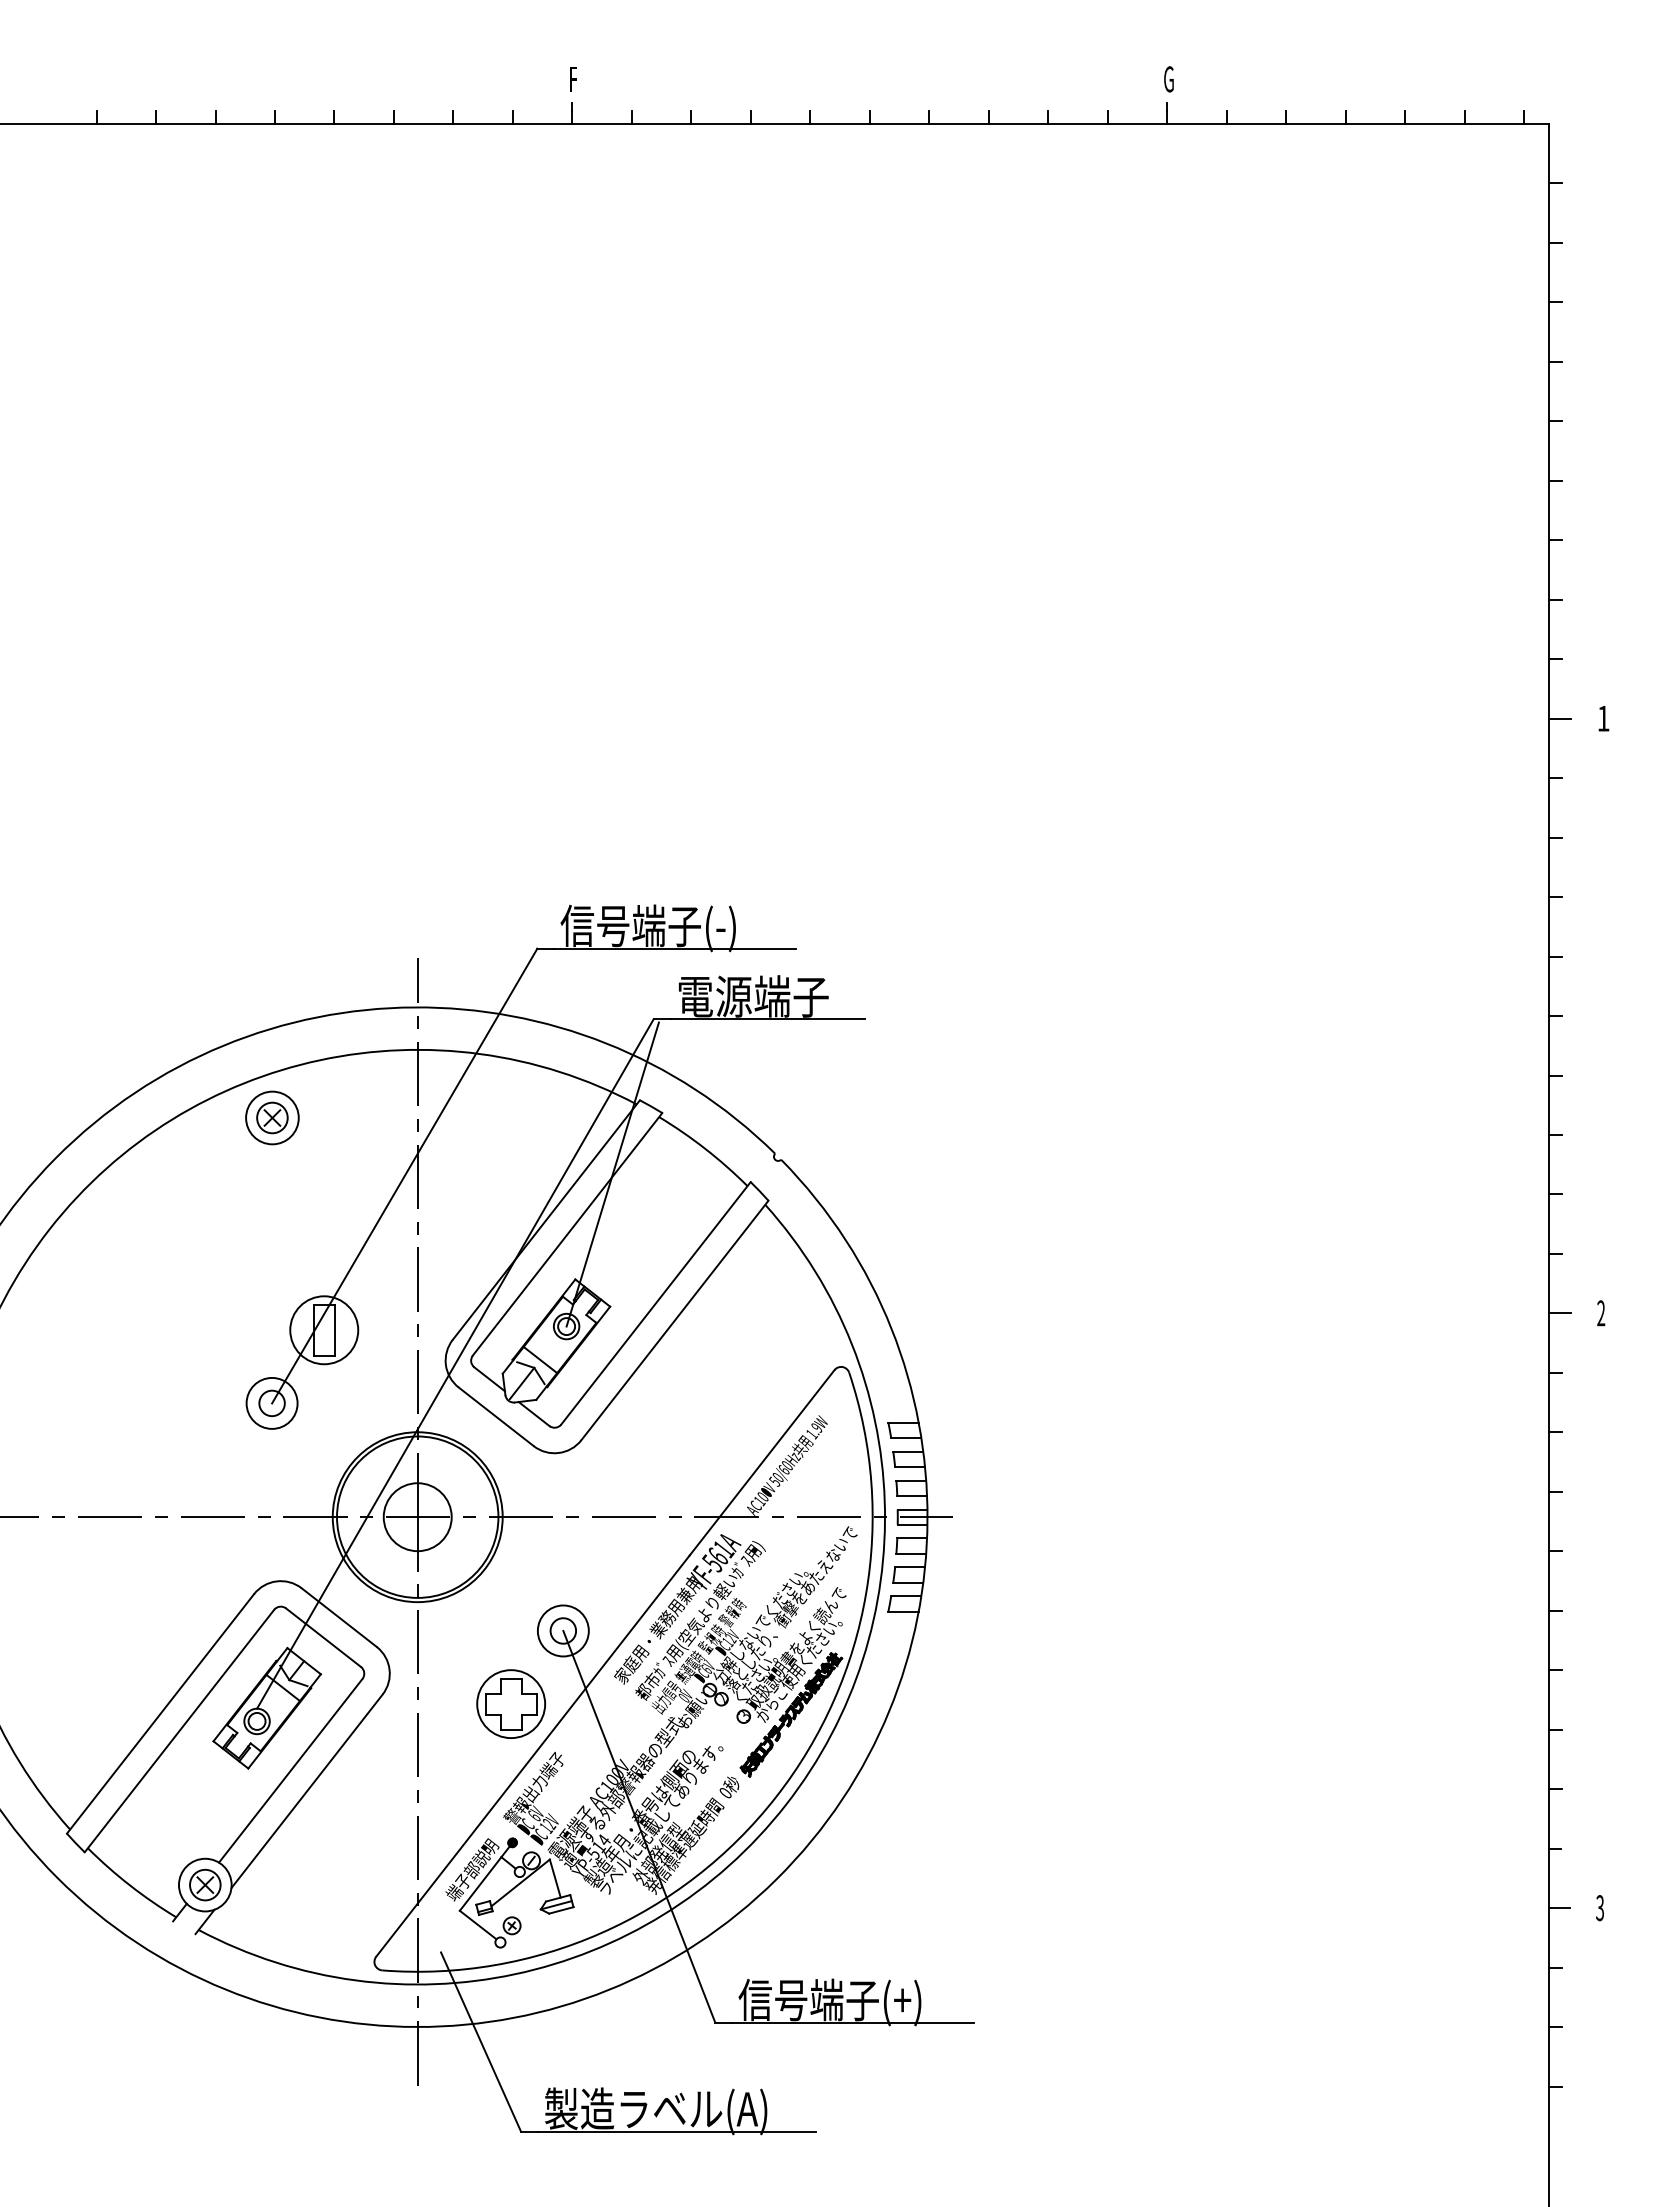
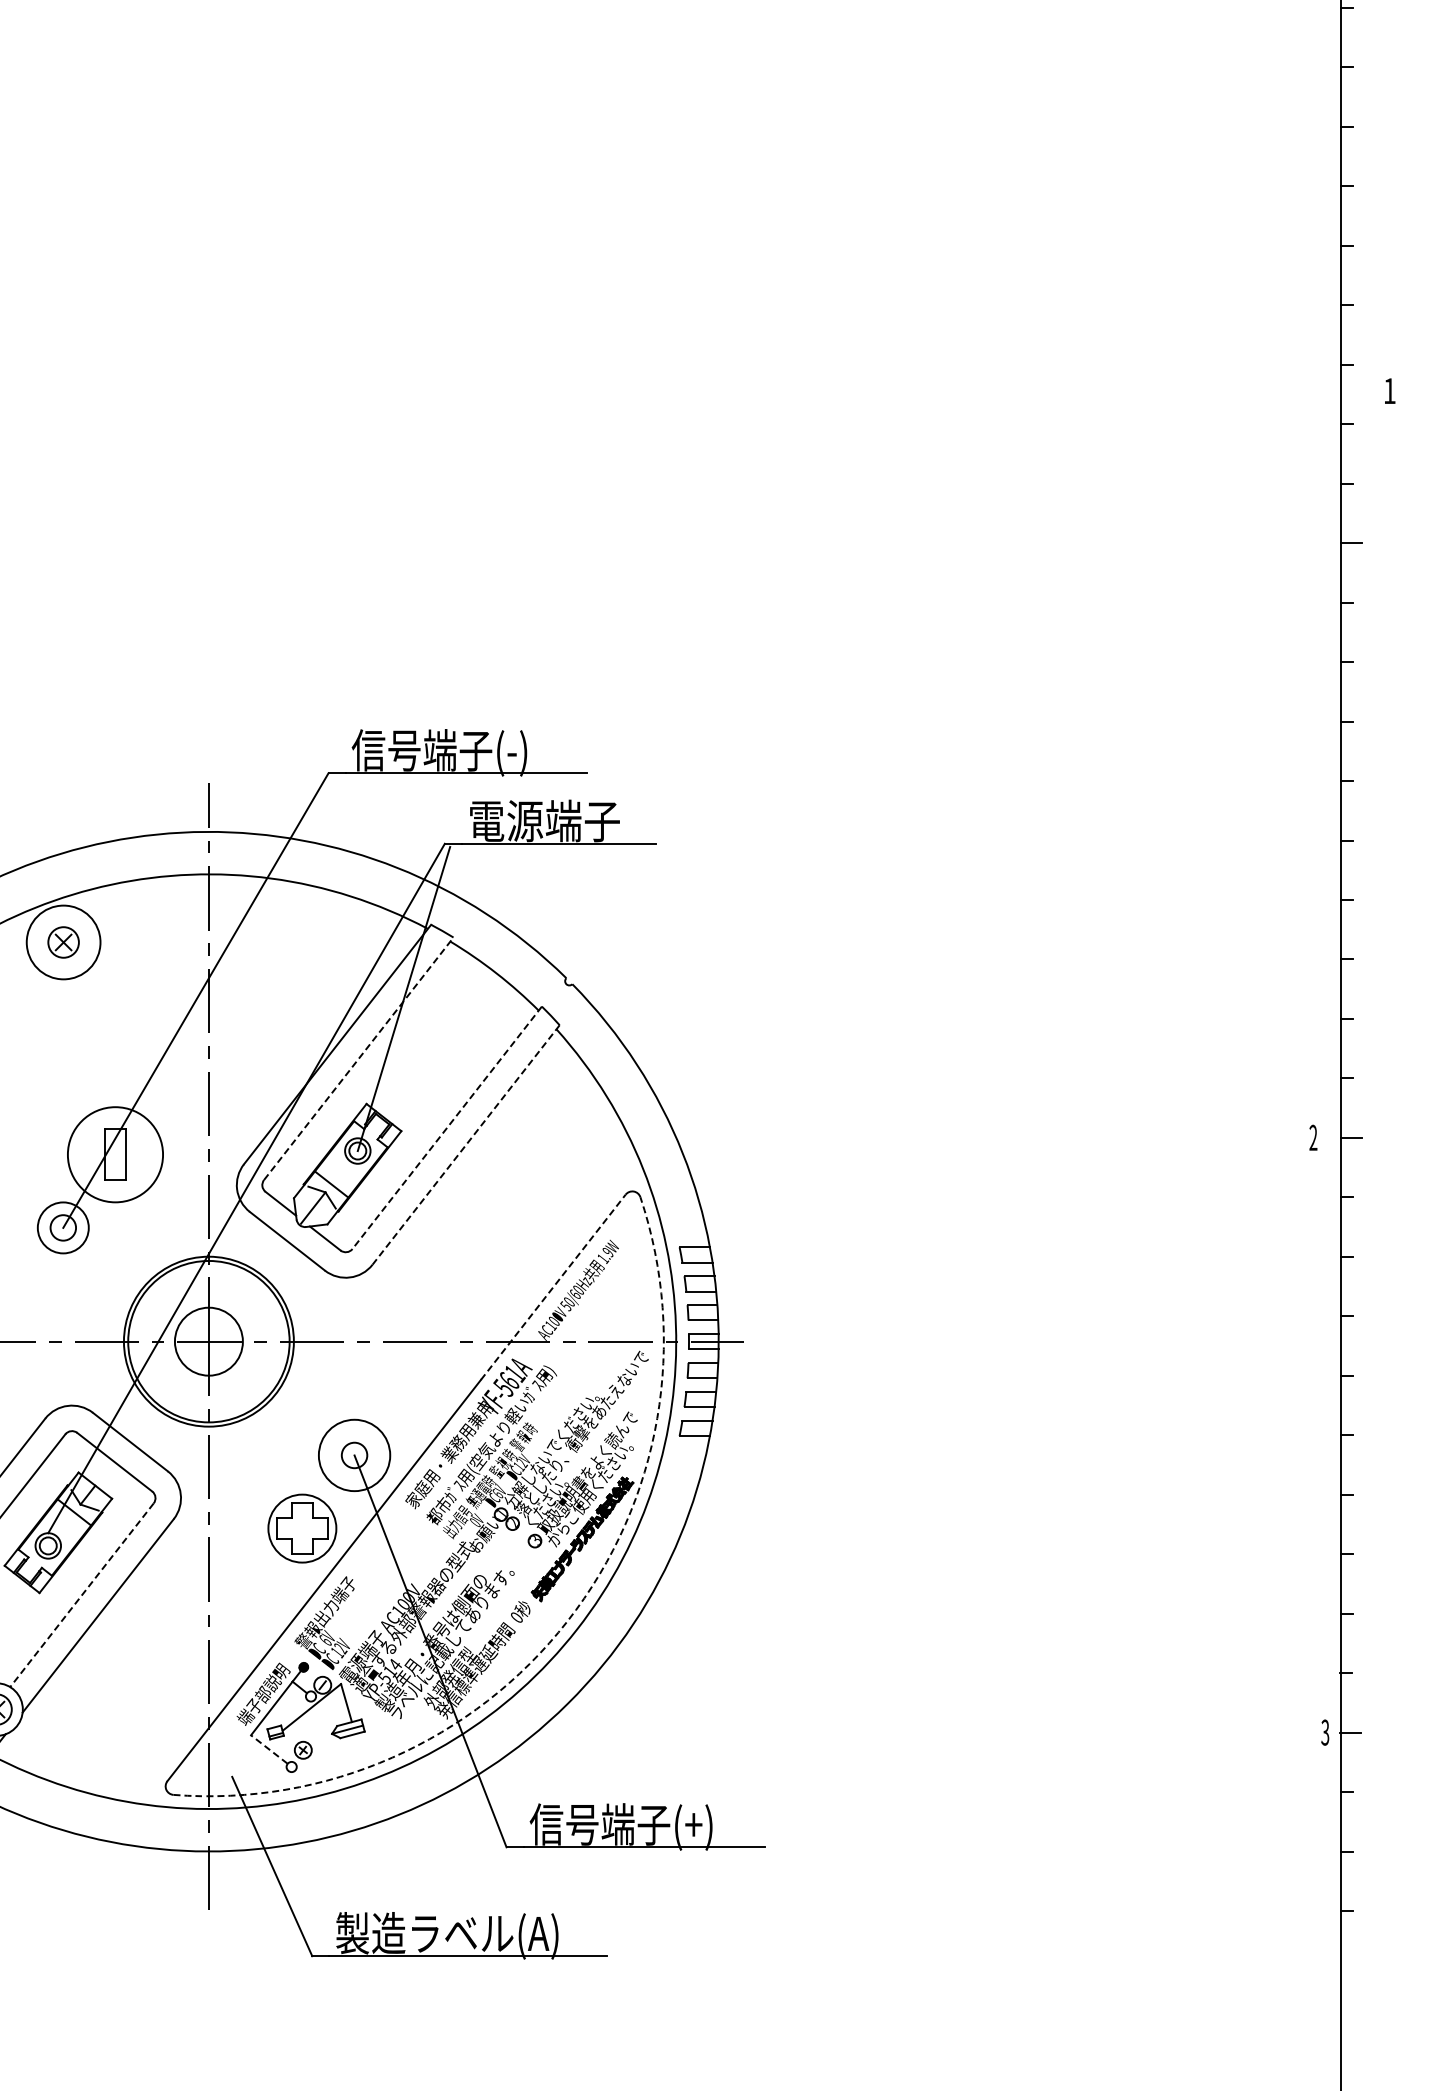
text: (1603, 718) -> (1389, 390), moved
circle: (272, 1117) -> (63, 941), size x1.4
line: (567, 1234) -> (358, 1058), solid -> dashed
line: (656, 1303) -> (447, 1127), solid -> dashed
text: (1601, 1313) -> (1313, 1137), moved
line: (674, 1320) -> (465, 1144), solid -> dashed
circle: (324, 1330) -> (115, 1154), size x1.4
line: (762, 1462) -> (553, 1286), solid -> dashed
circle: (562, 1630) -> (353, 1454), size x1.4
line: (290, 1770) -> (81, 1594), solid -> dashed
arc: (776, 1796) -> (567, 1620), solid -> dashed
text: (1599, 1908) -> (1324, 1732), moved
line: (477, 1924) -> (268, 1748), solid -> dashed

